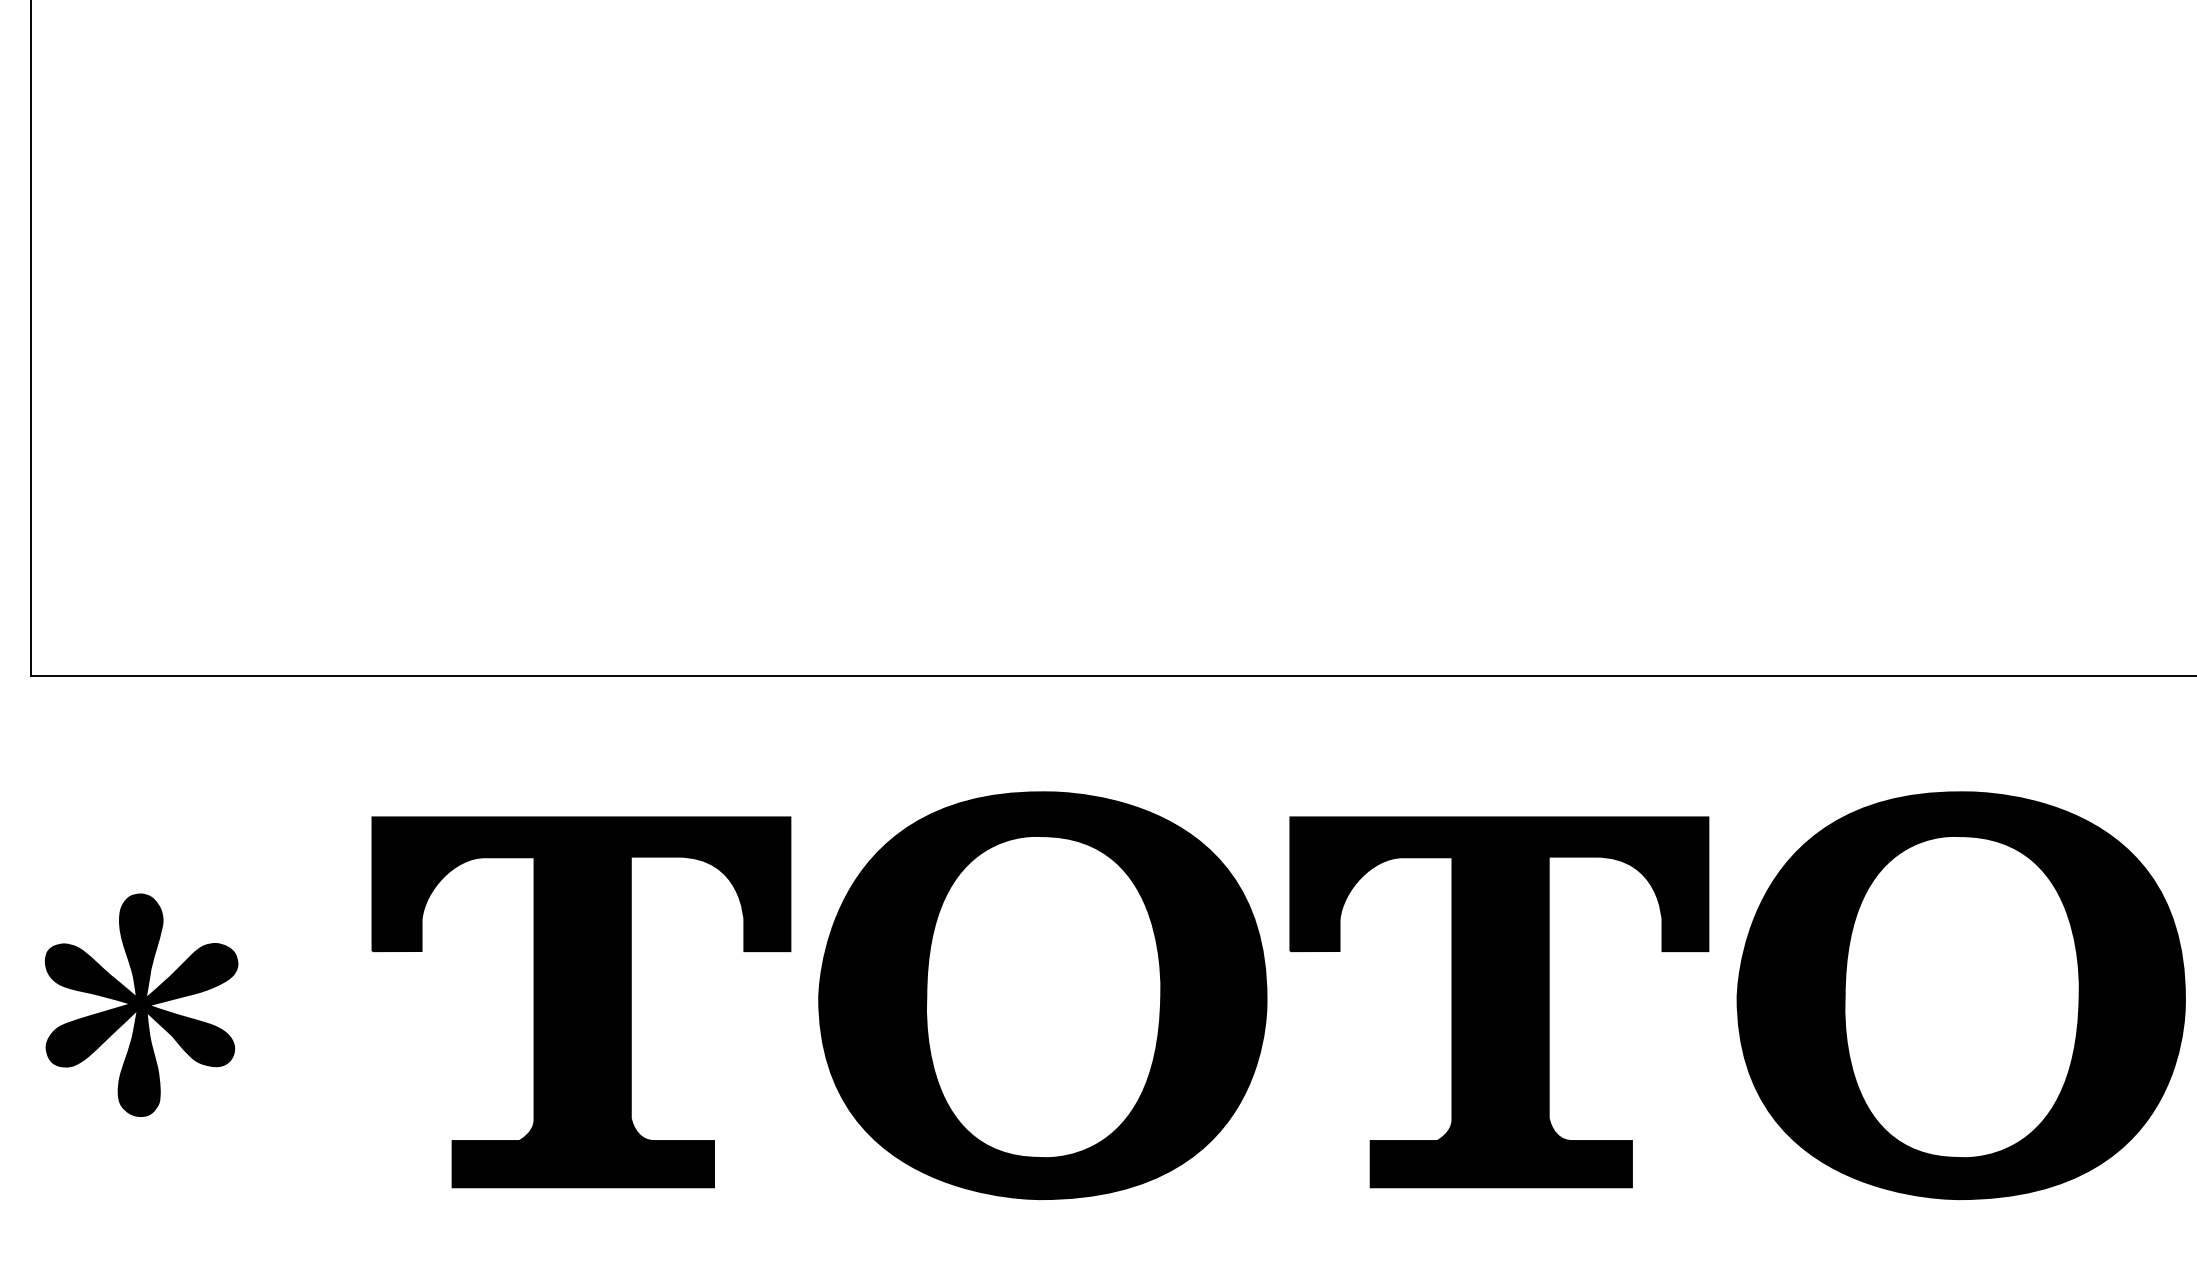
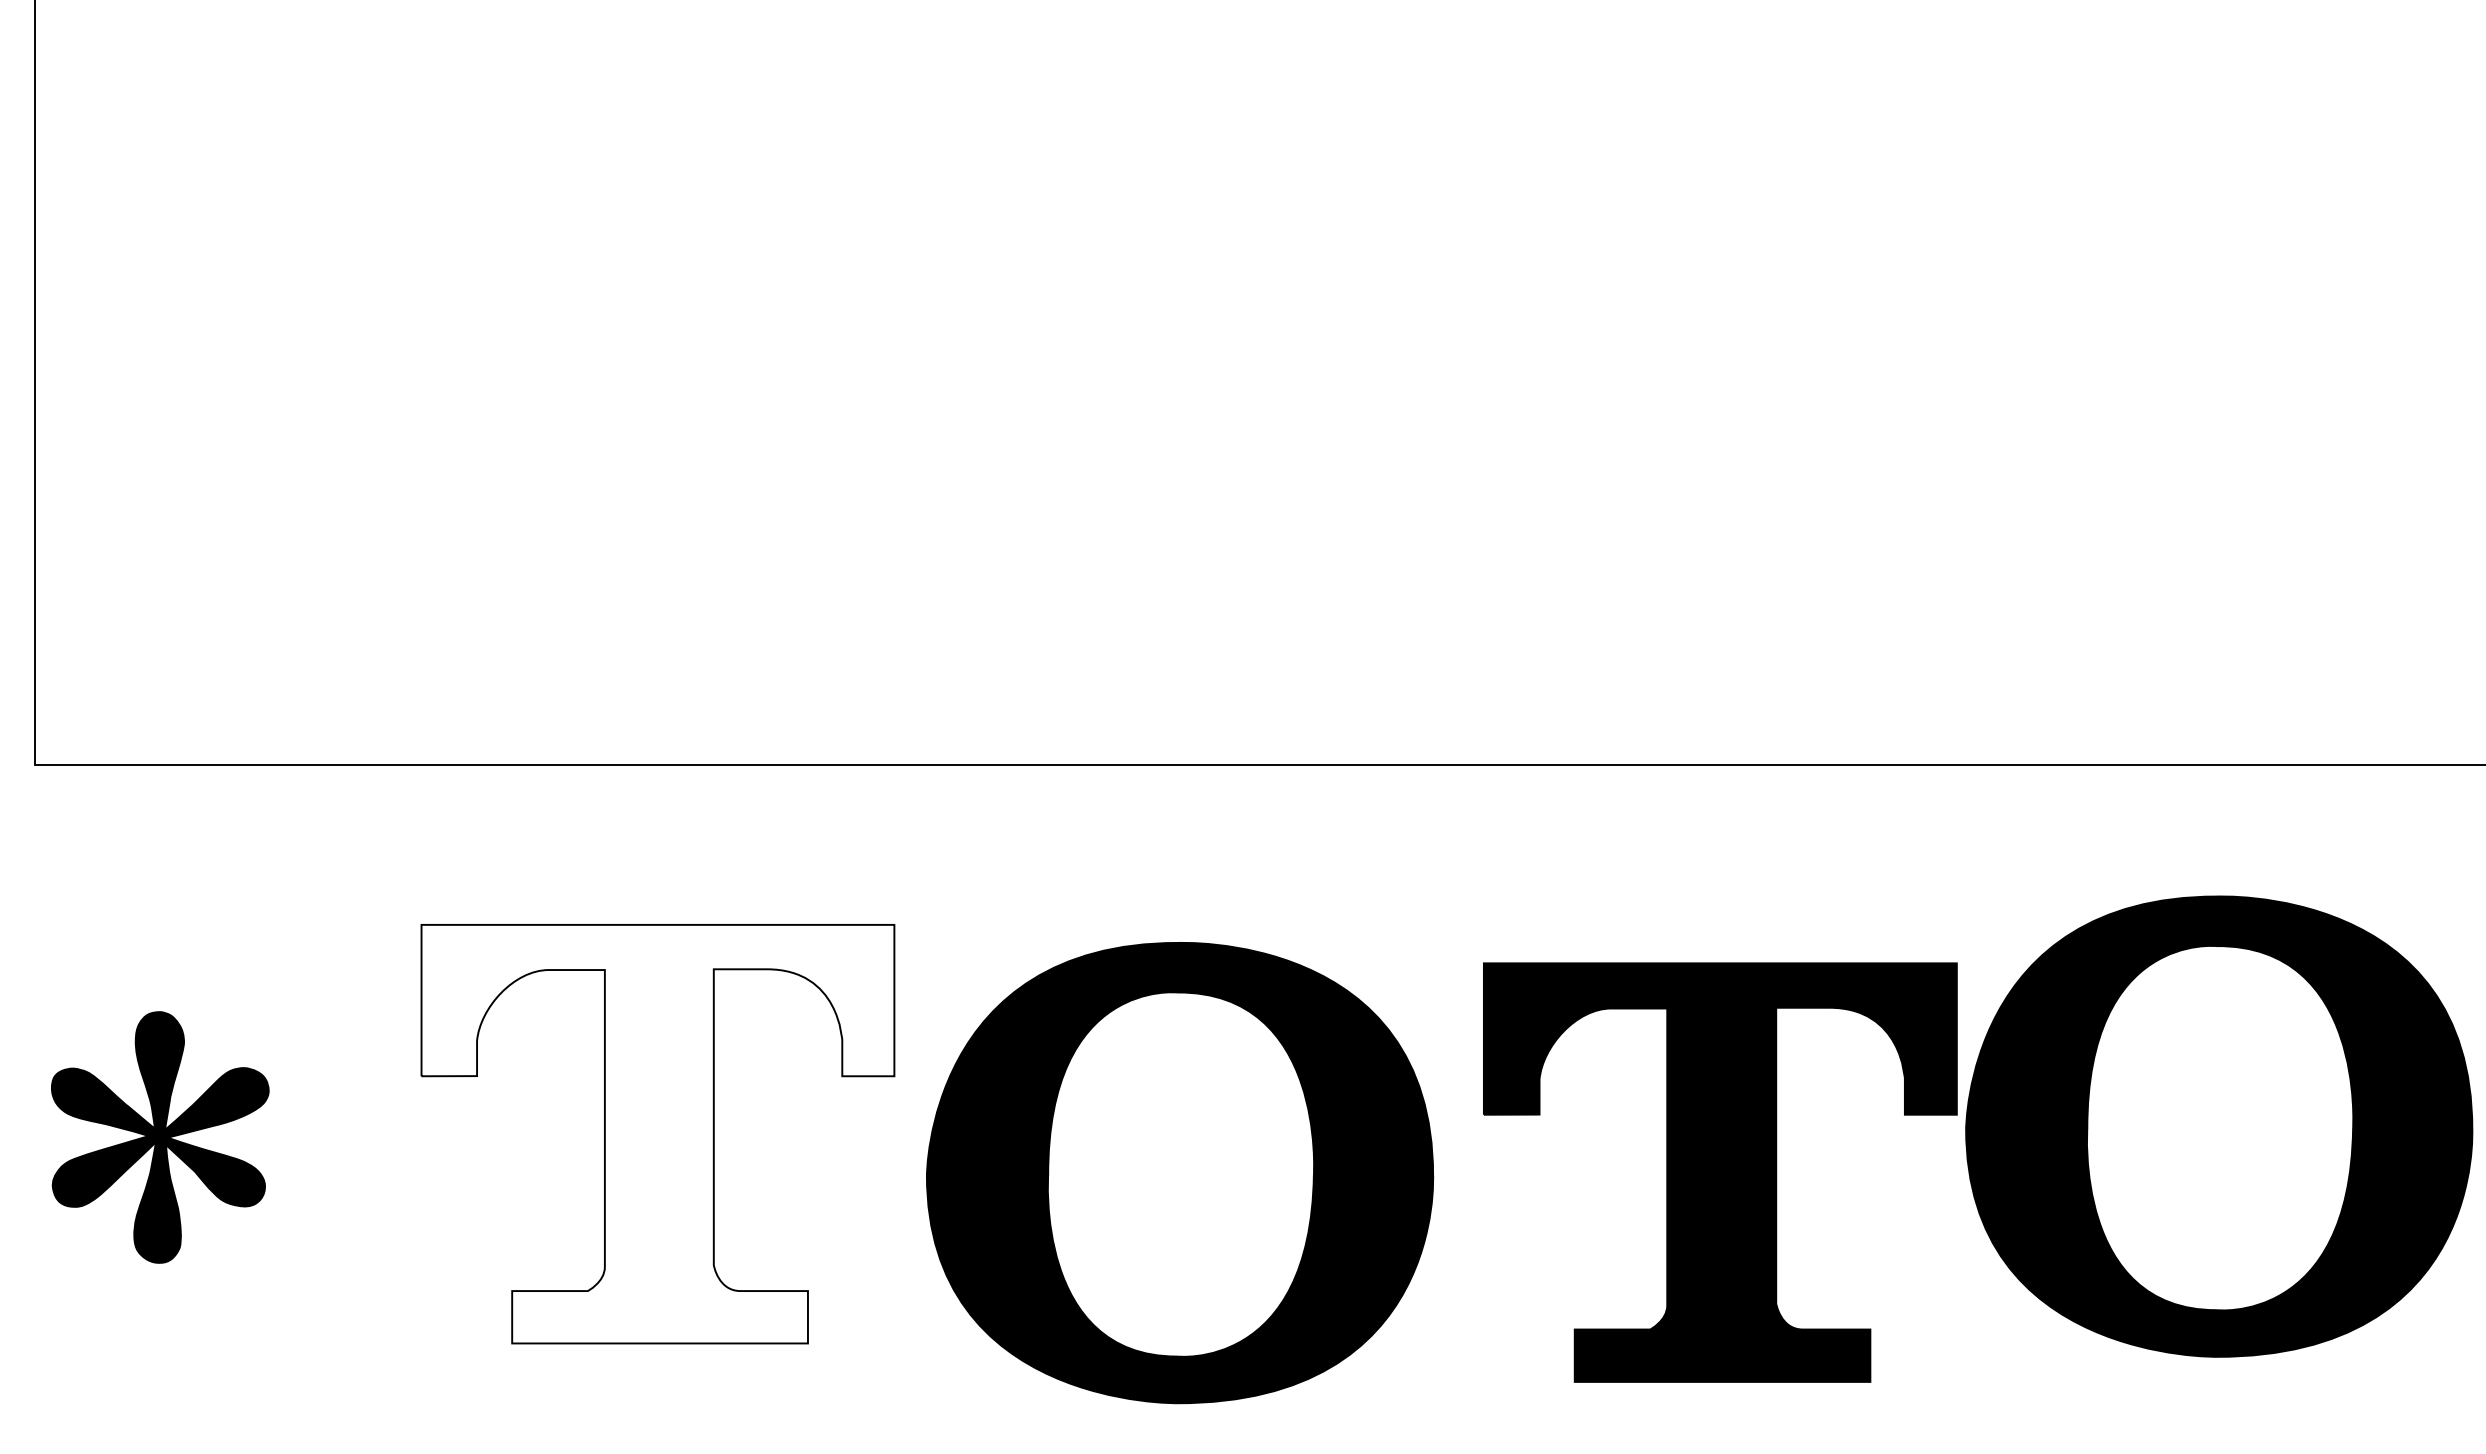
part: (1042, 995) -> (1179, 1172), moved
fill: (581, 1002) -> (658, 1134), removed
part: (1499, 1002) -> (1720, 1172), moved

